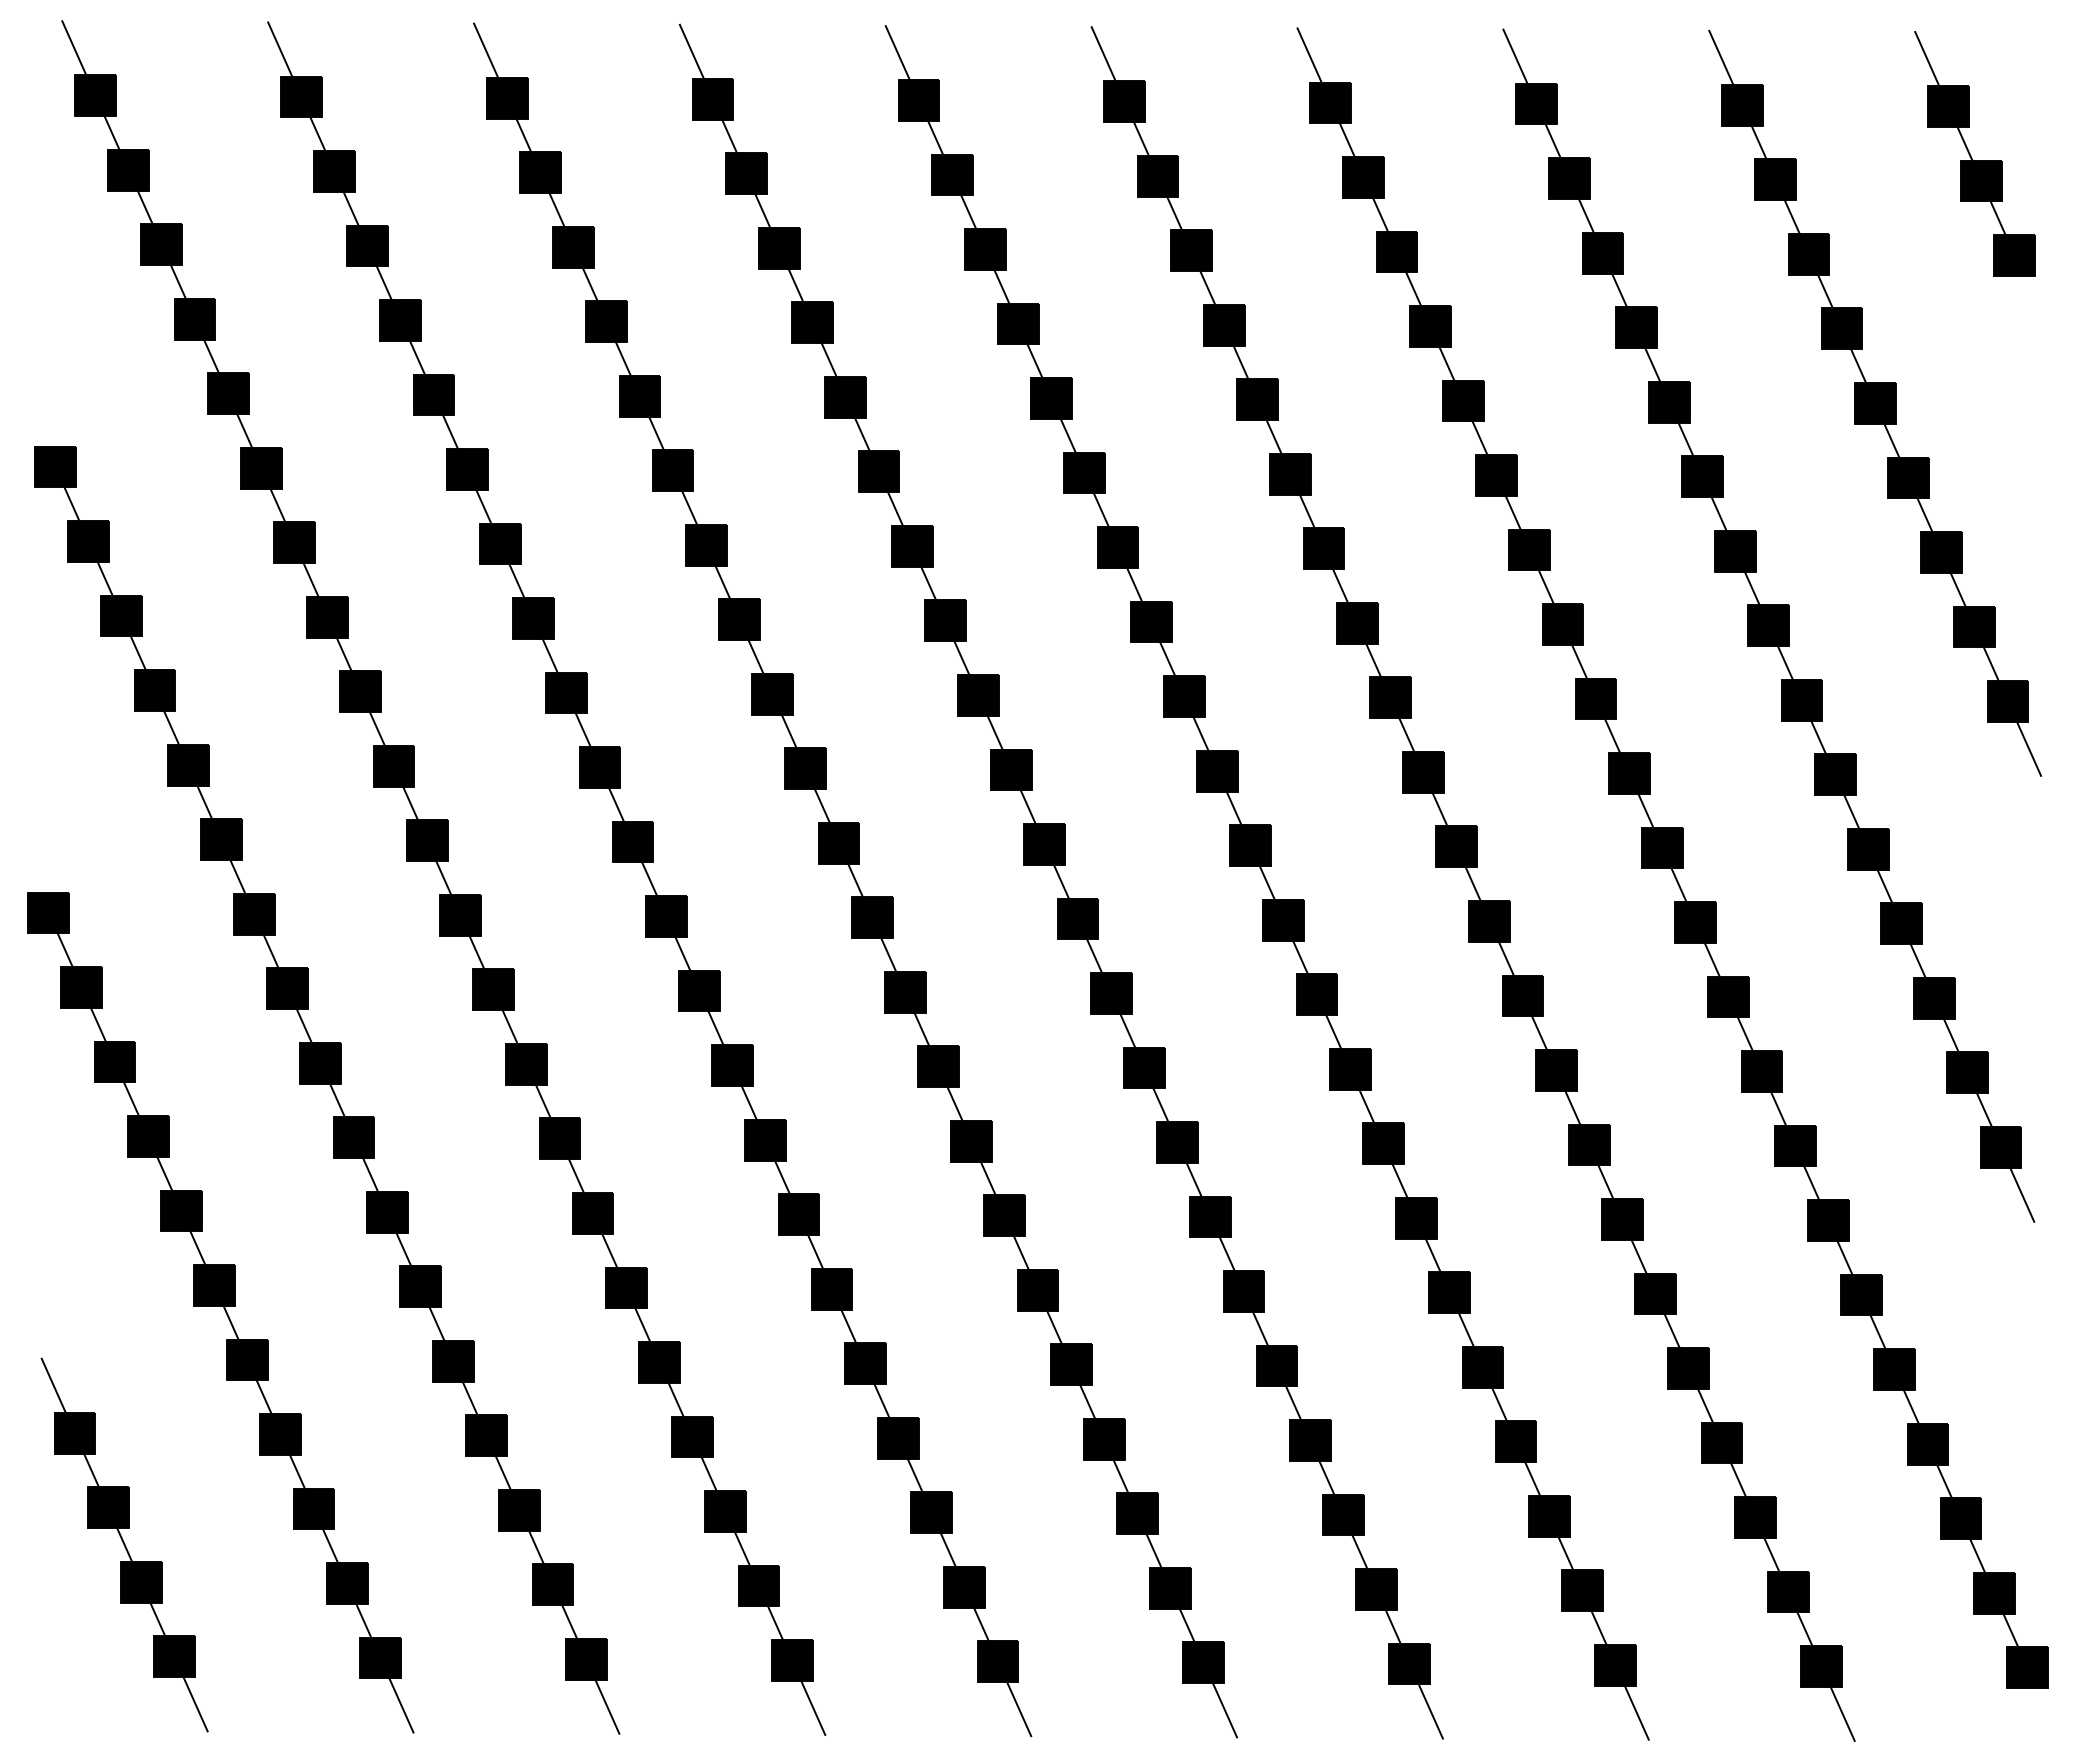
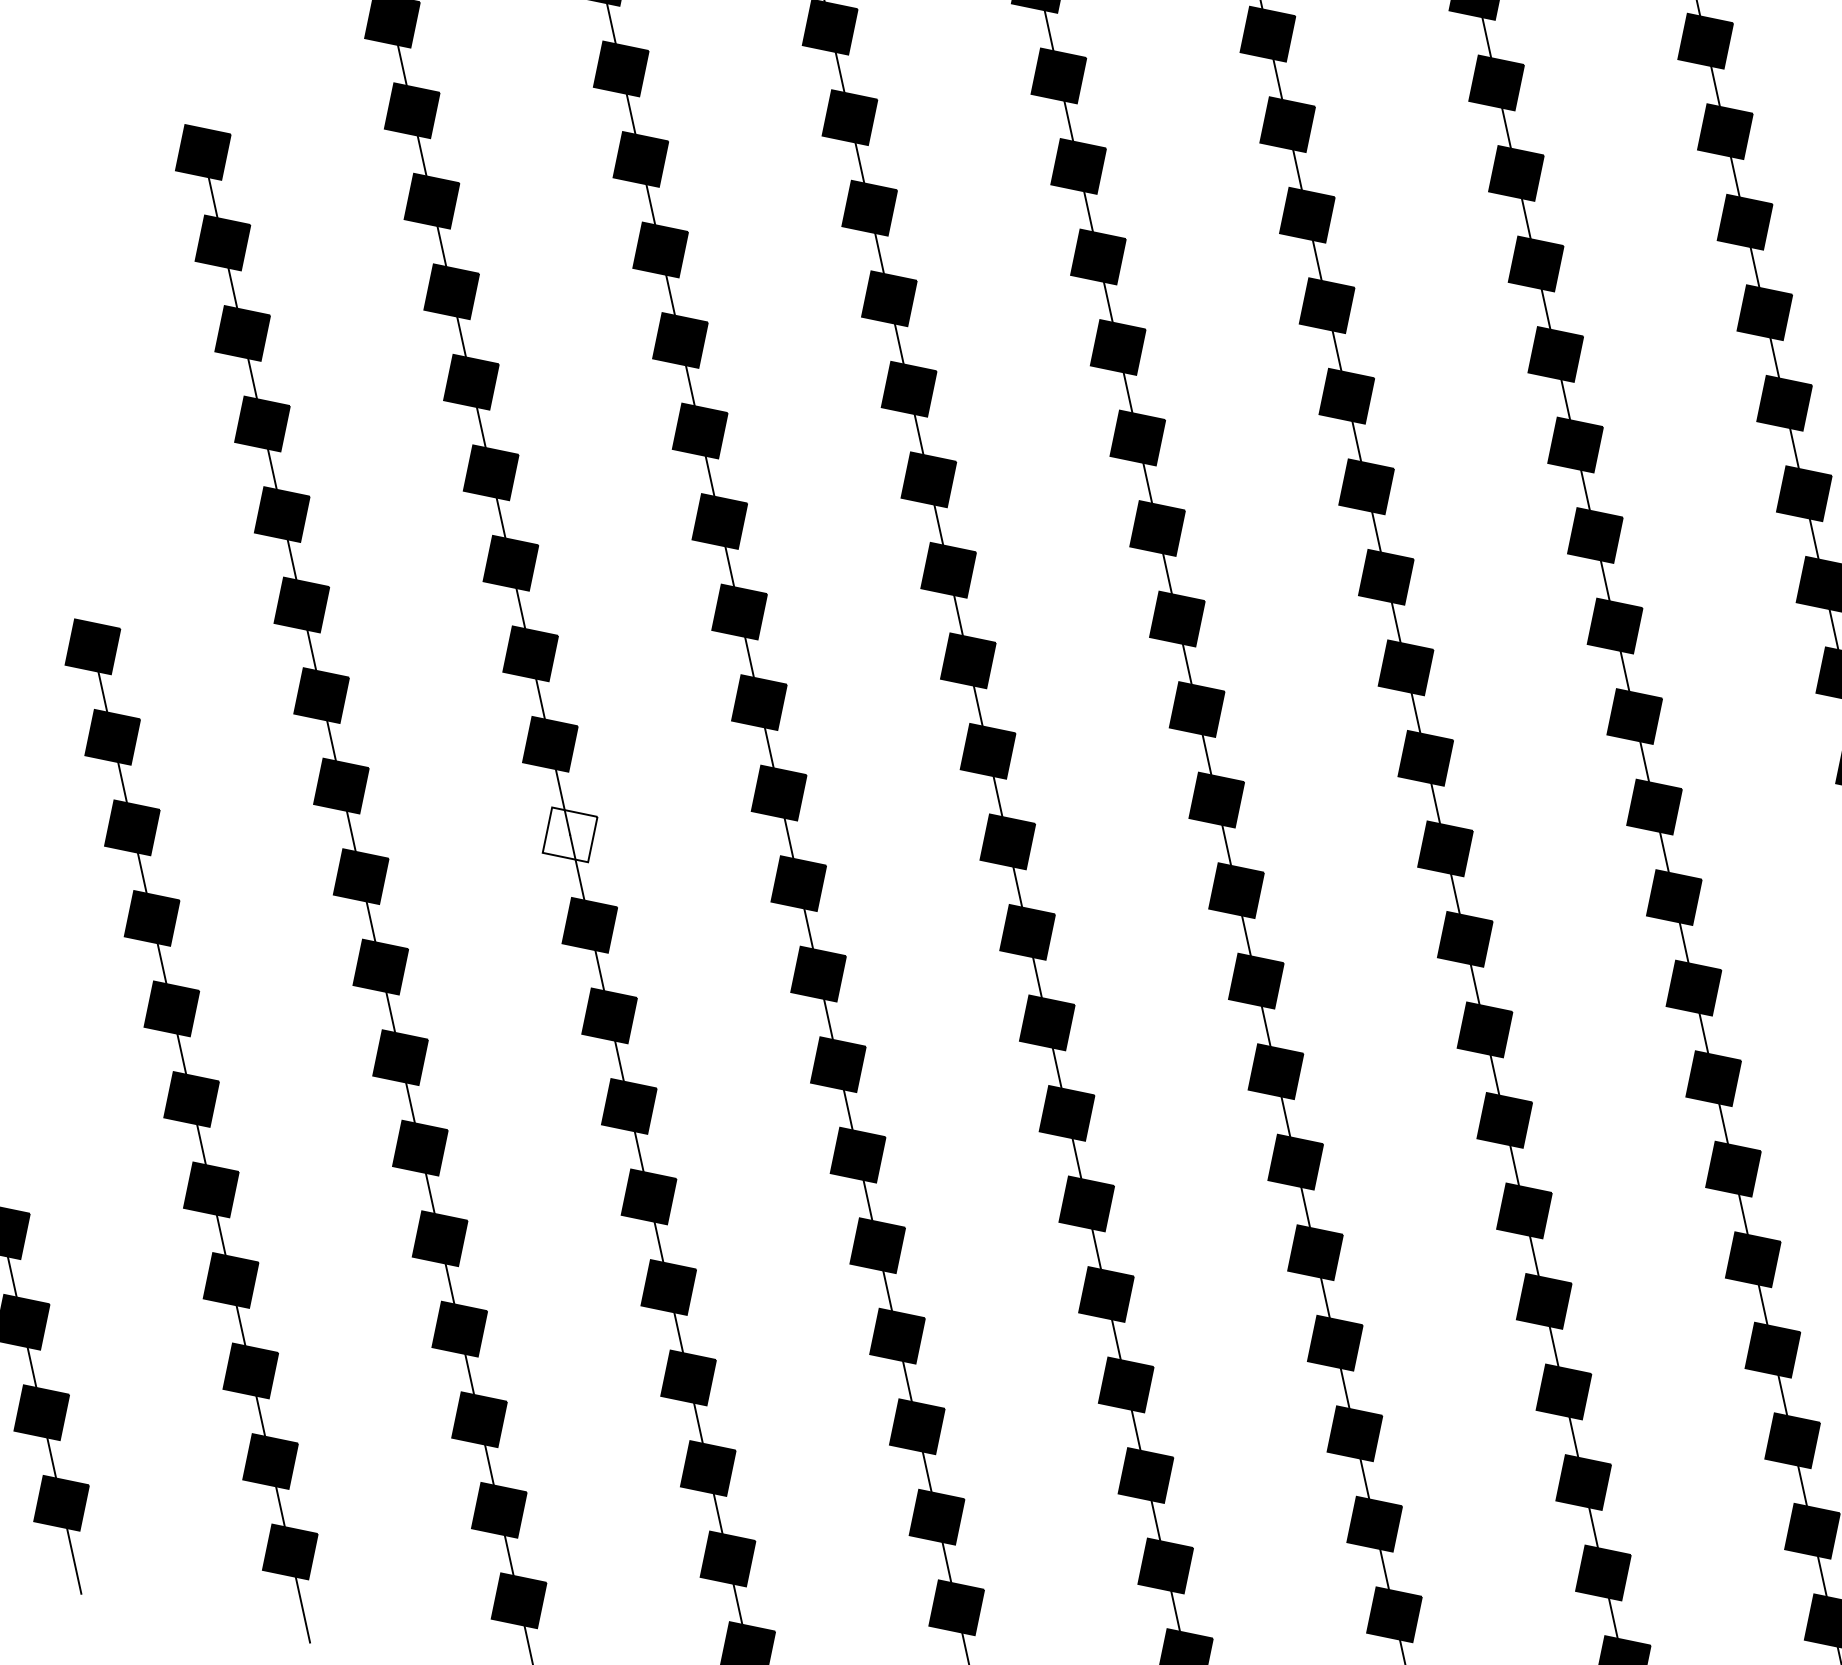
fill: (493, 989) -> (570, 834), removed

